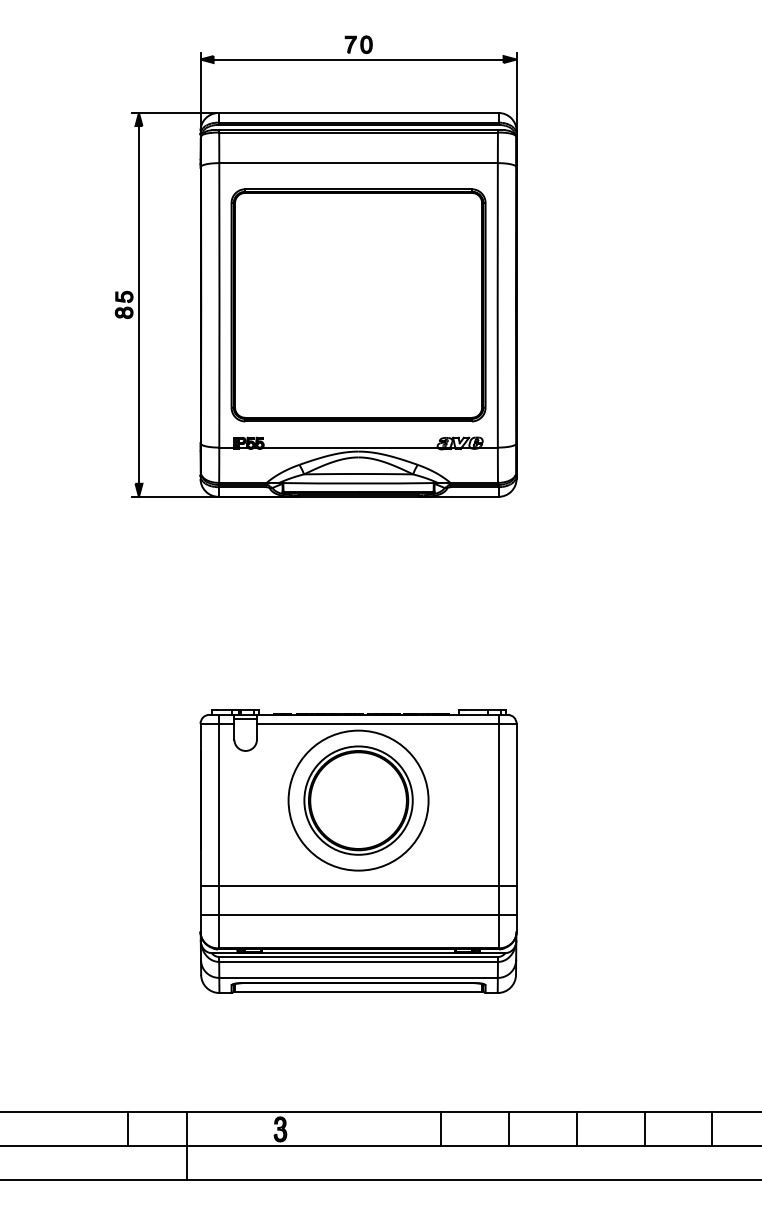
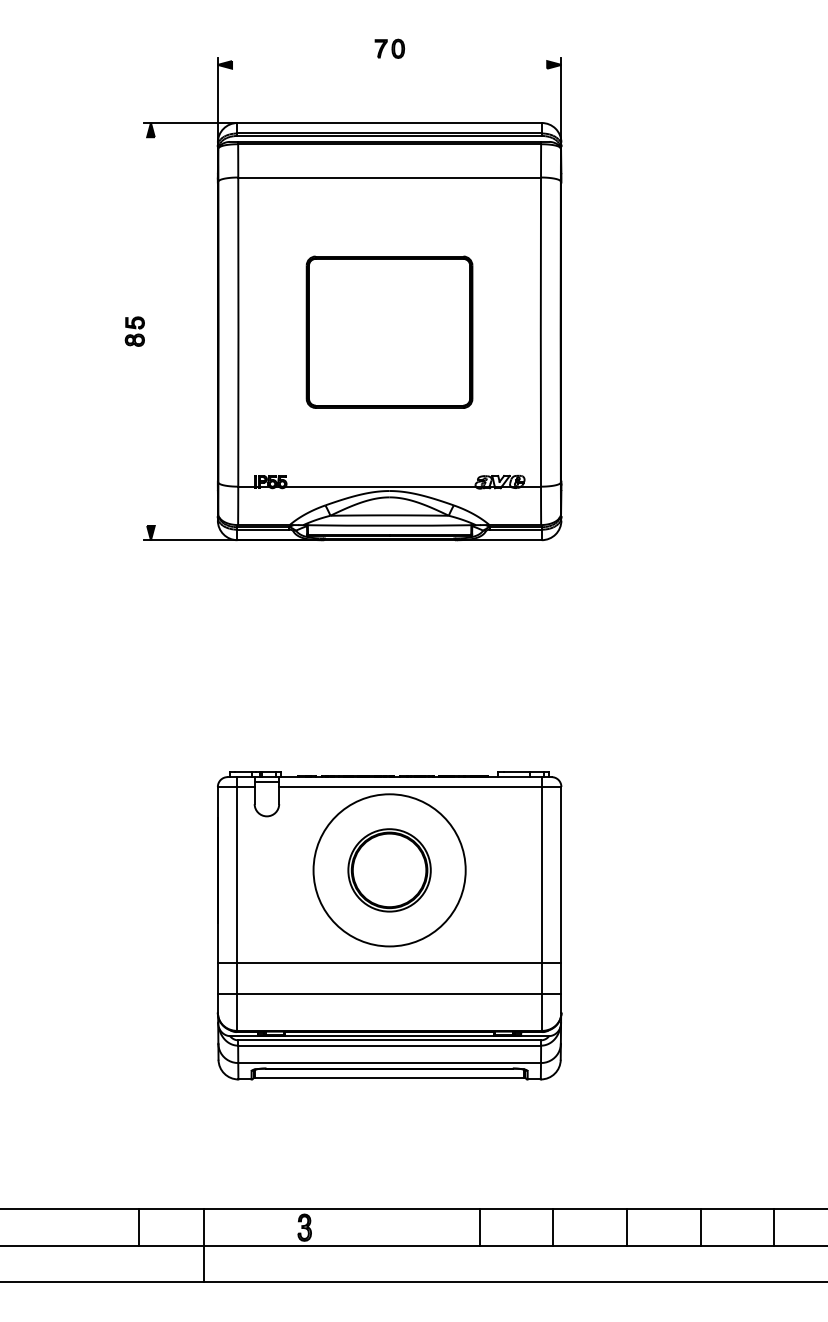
line: (358, 59) -> (389, 64), removed
line: (138, 304) -> (150, 331), removed
part: (358, 305) -> (389, 332), size x0.6
part: (358, 800) -> (389, 870), size x0.7

